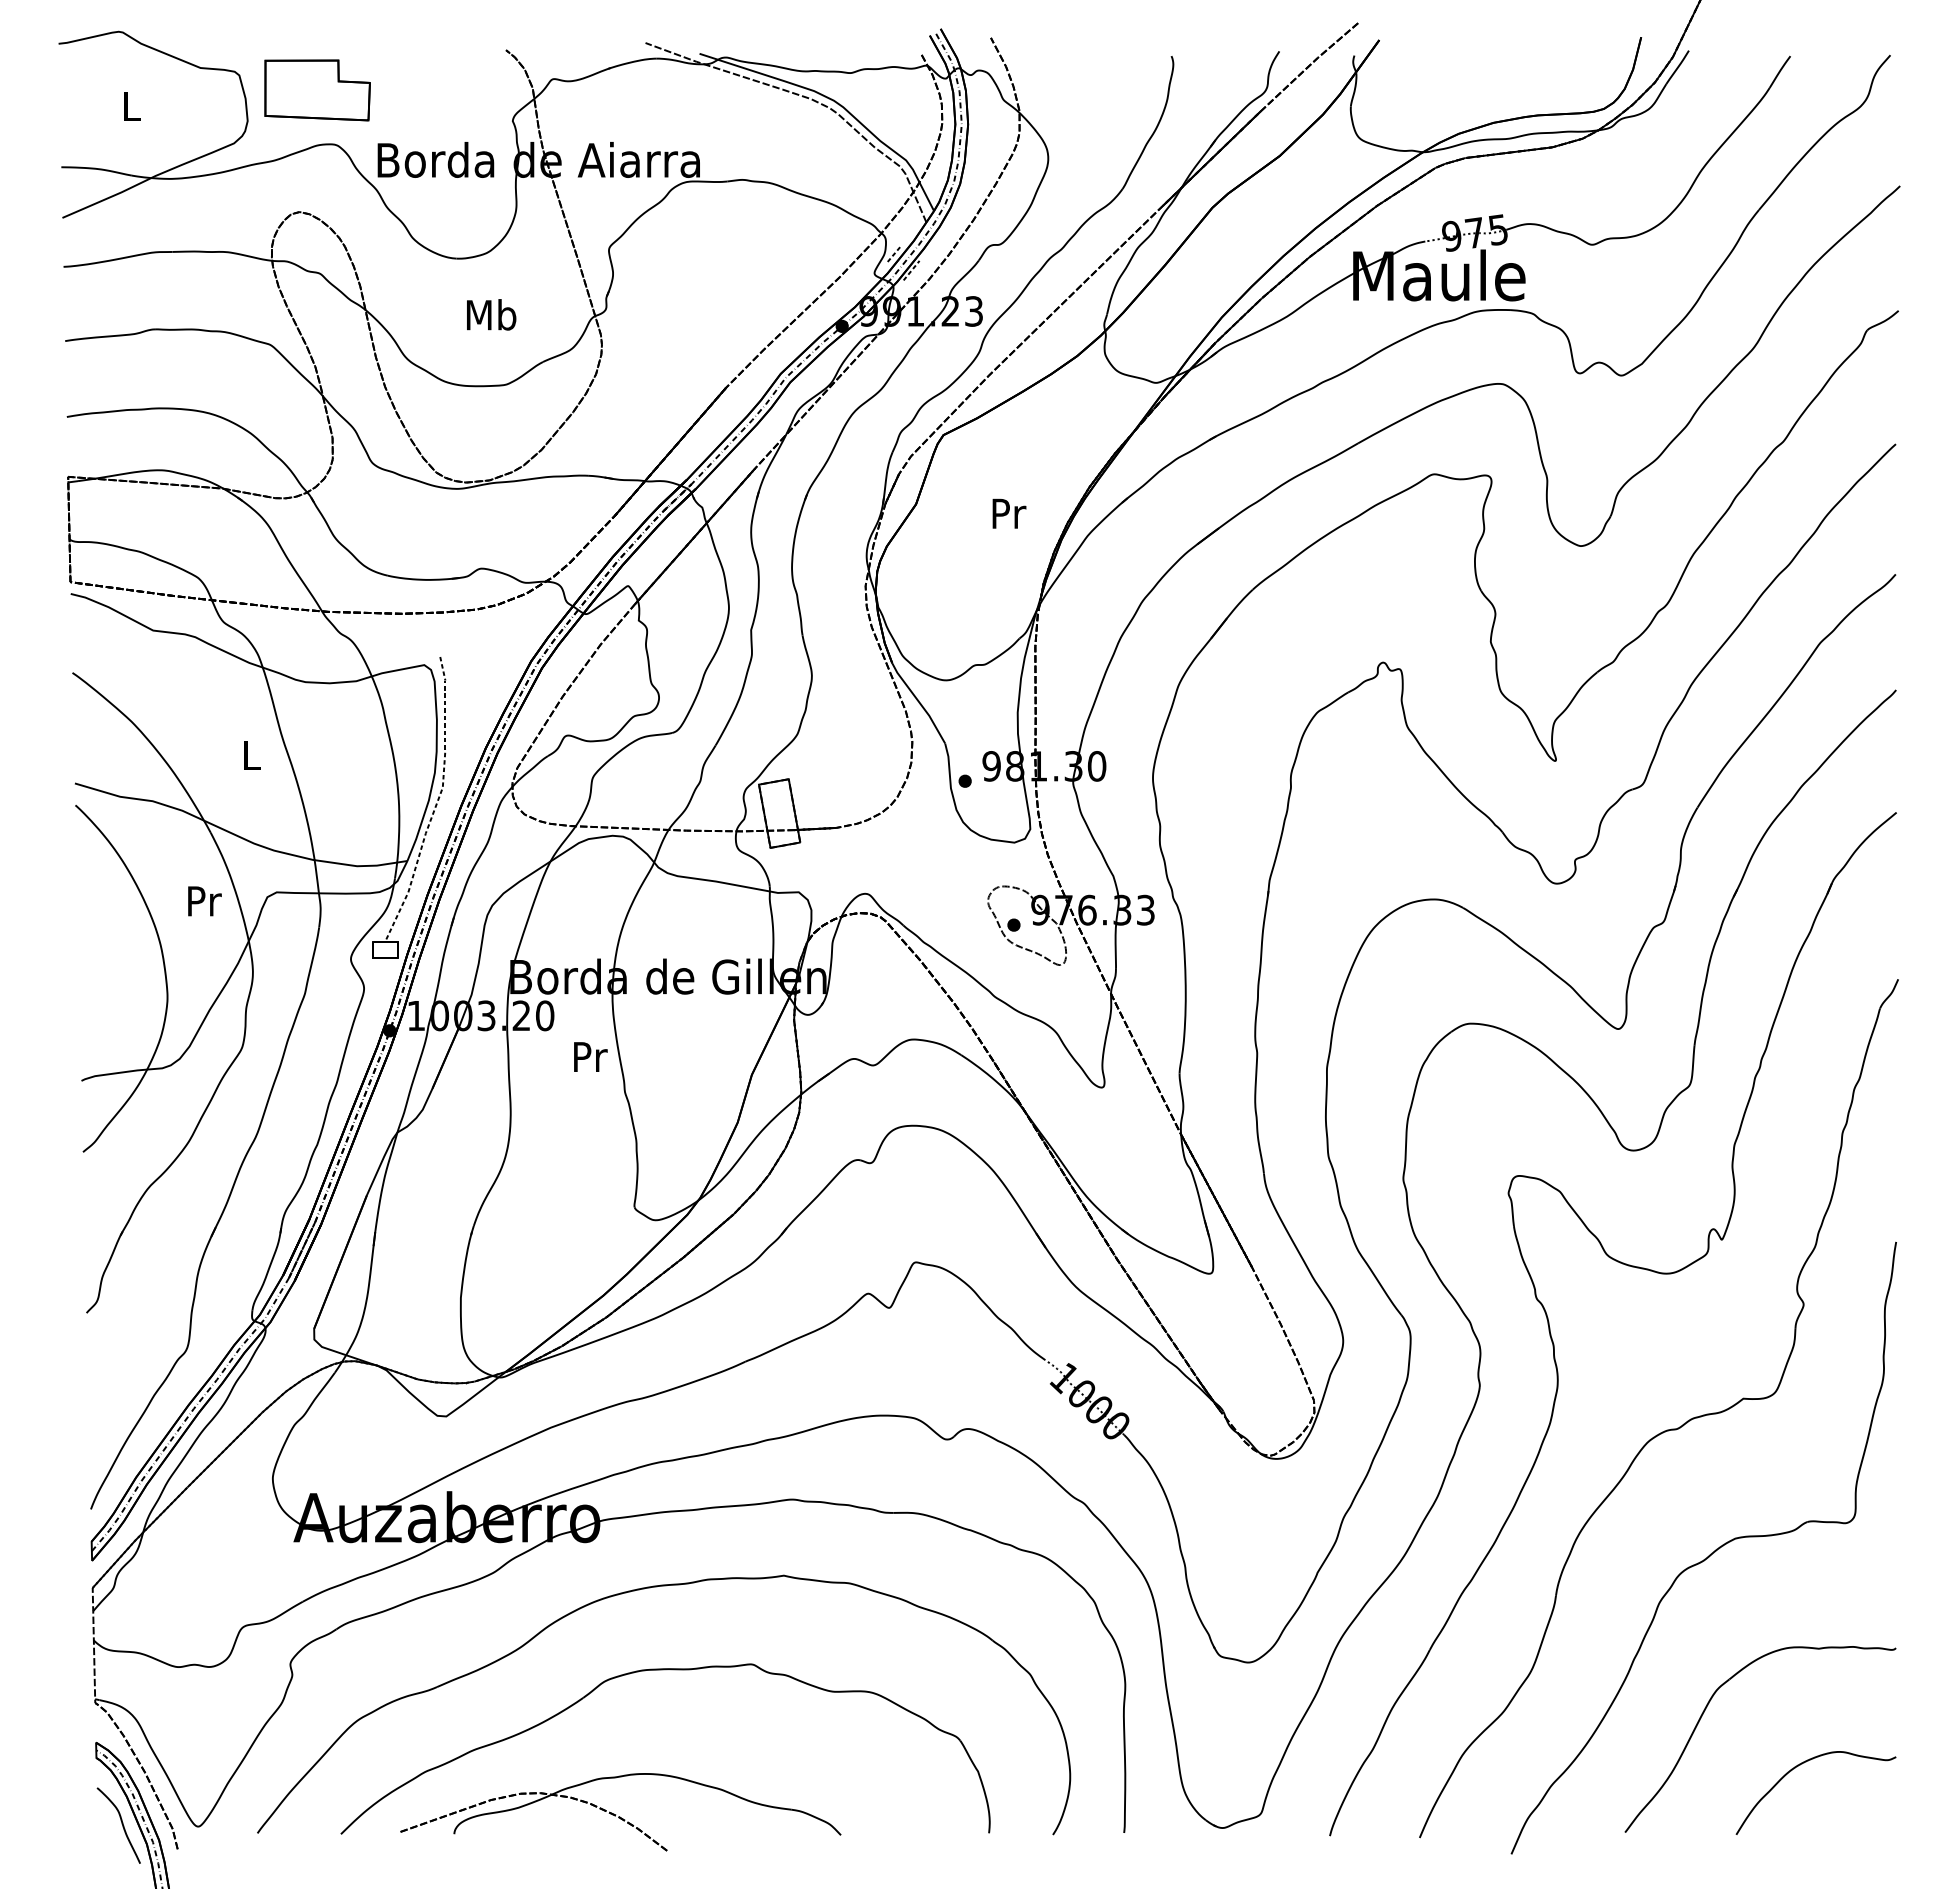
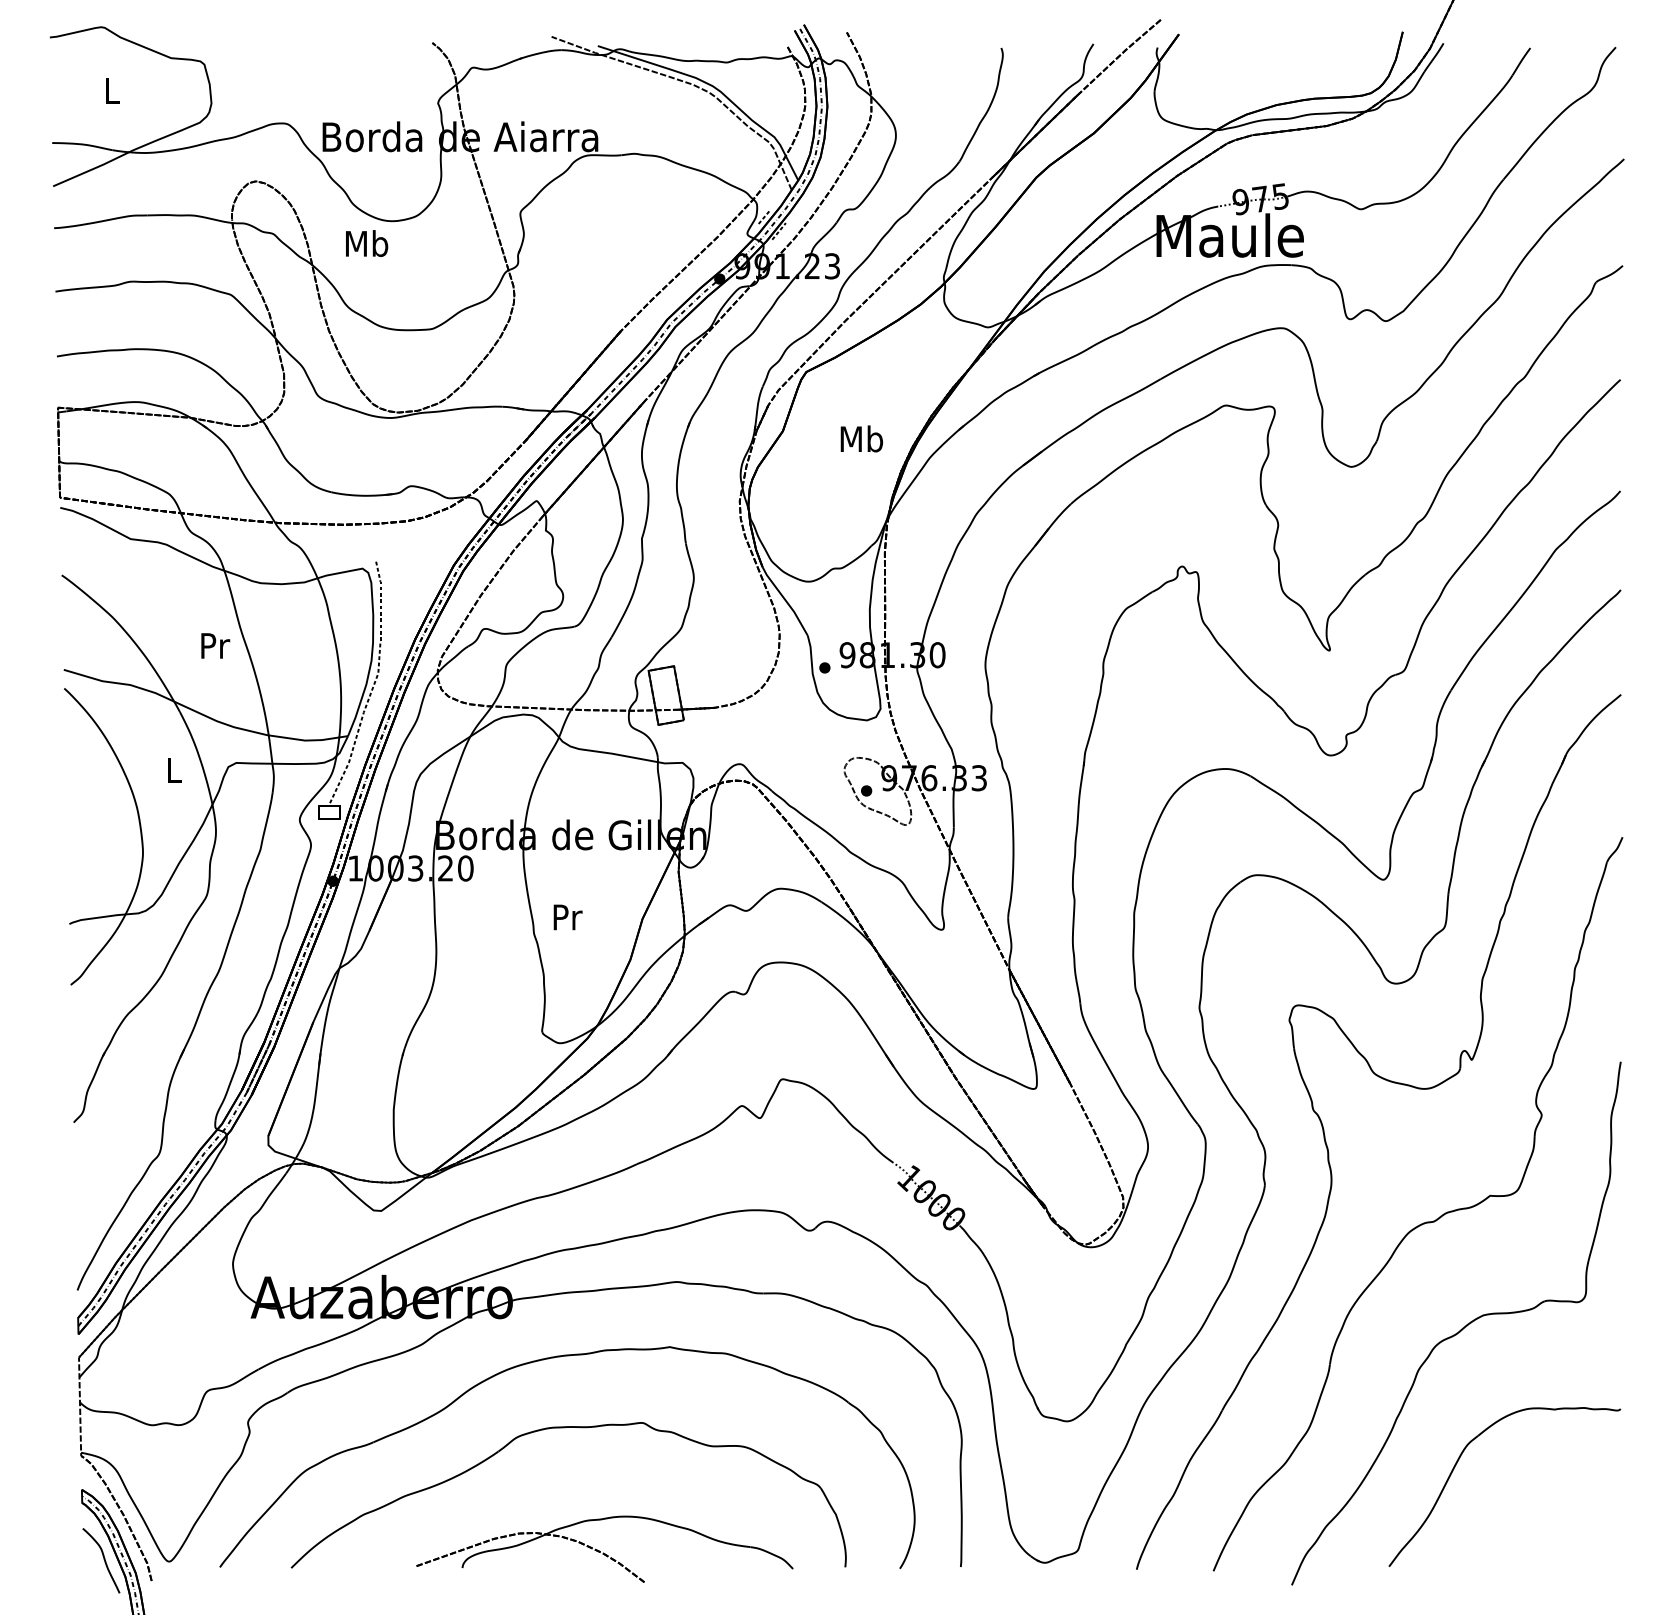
part: (317, 90) -> (271, 77), removed
text: (491, 314) -> (366, 243), moved
text: (1008, 513) -> (861, 439), Pr -> Mb
text: (252, 755) -> (215, 645), L -> Pr
text: (204, 901) -> (174, 770), Pr -> L
text: (590, 1056) -> (567, 916), moved
curve: (1802, 1764) -> (1540, 1508), removed
part: (620, 1812) -> (604, 1549), moved

